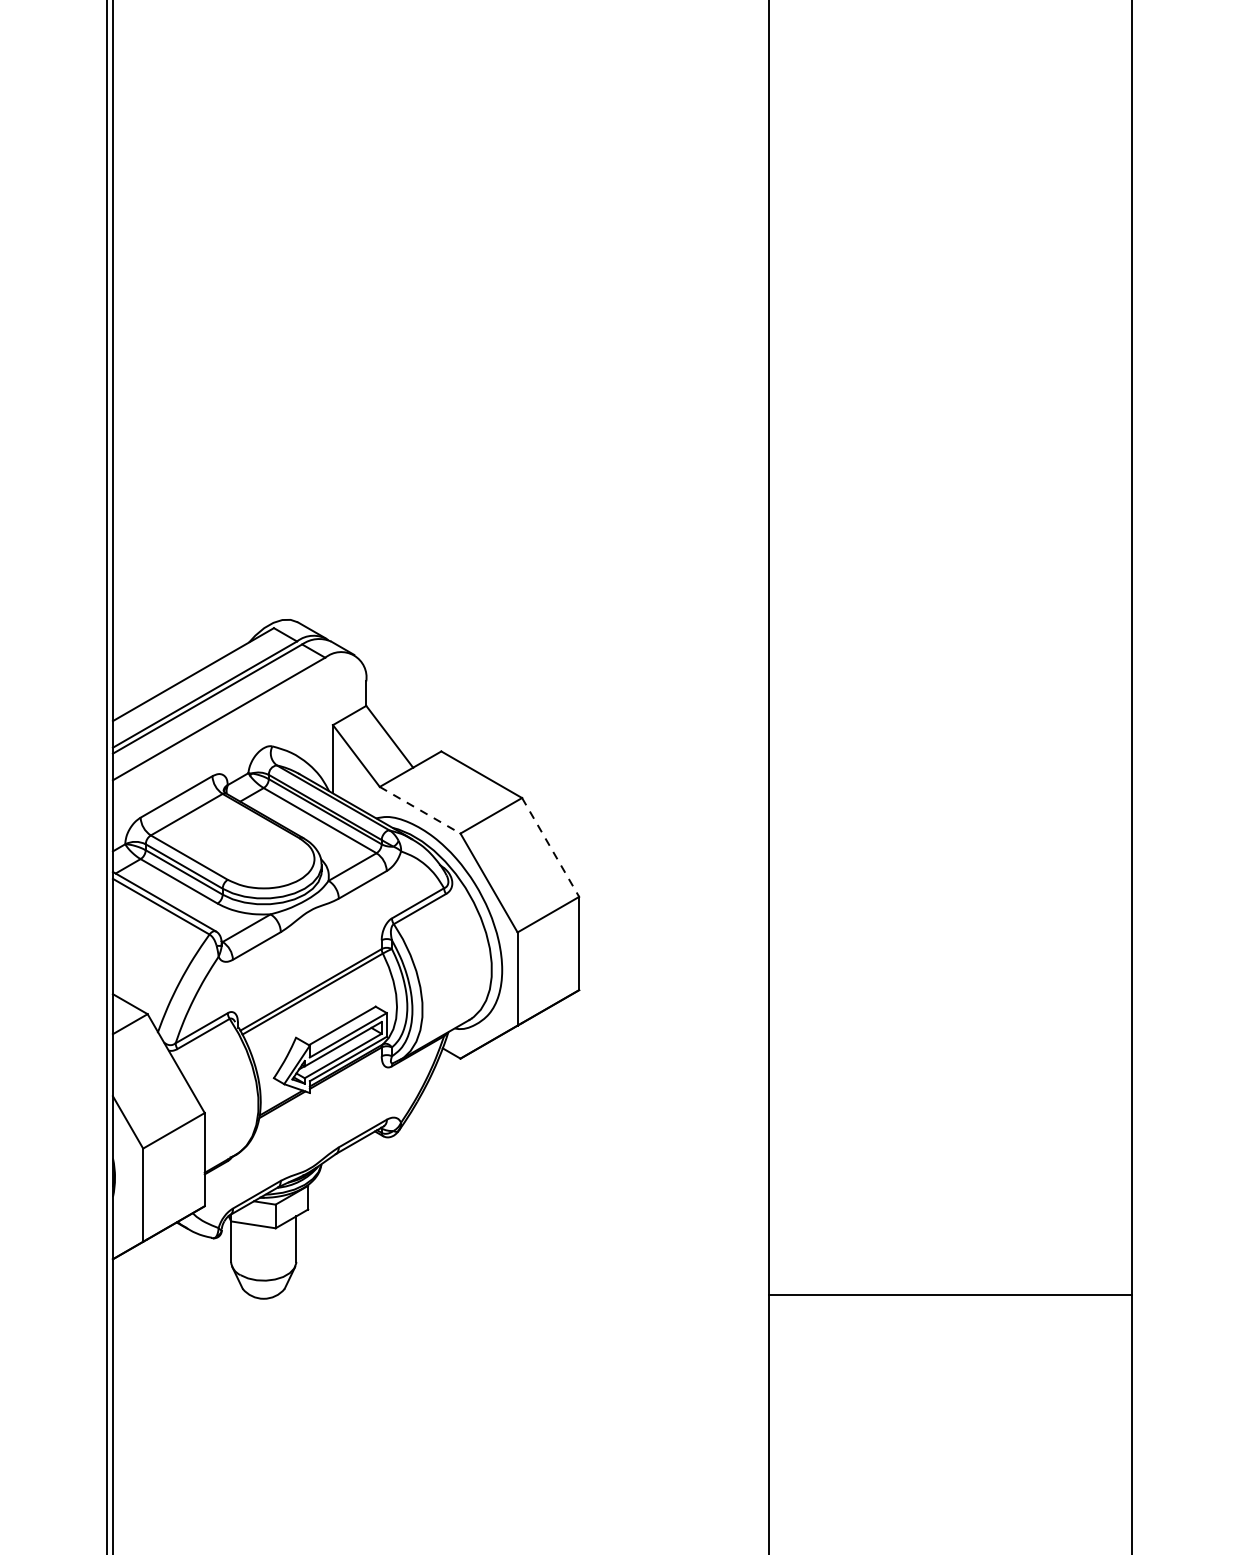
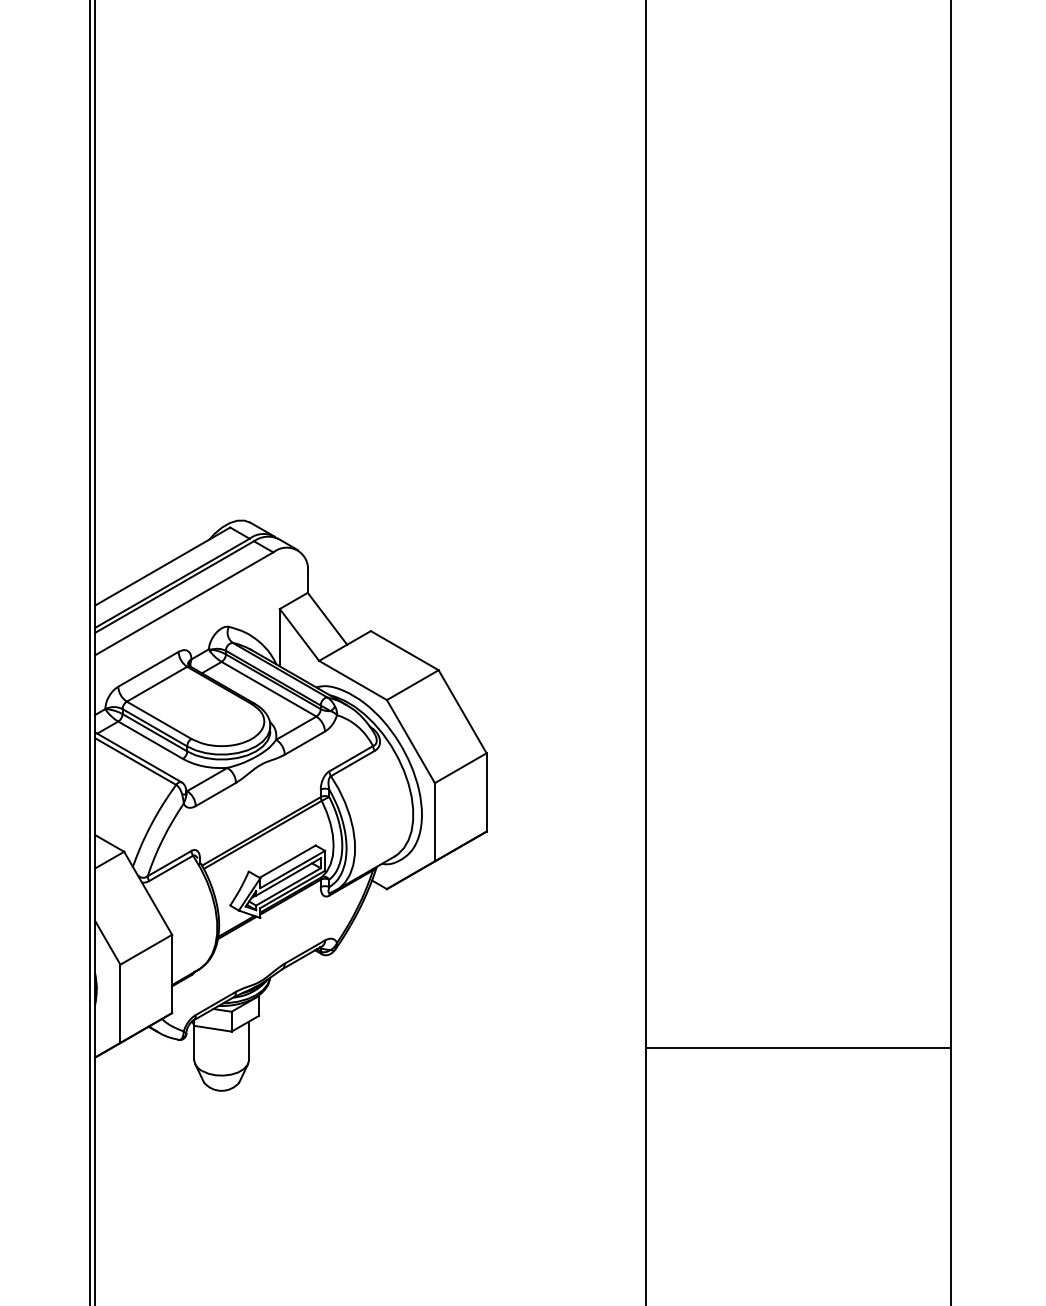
line: (420, 810) -> (353, 680), dashed -> solid
line: (550, 847) -> (462, 711), dashed -> solid
line: (950, 1294) -> (798, 1047), moved

